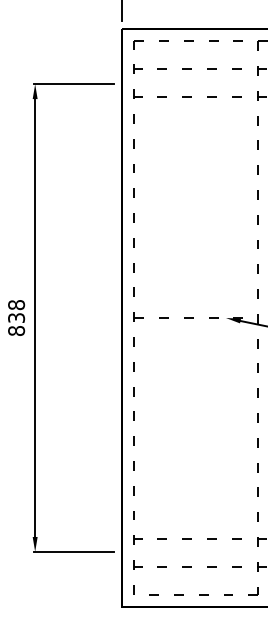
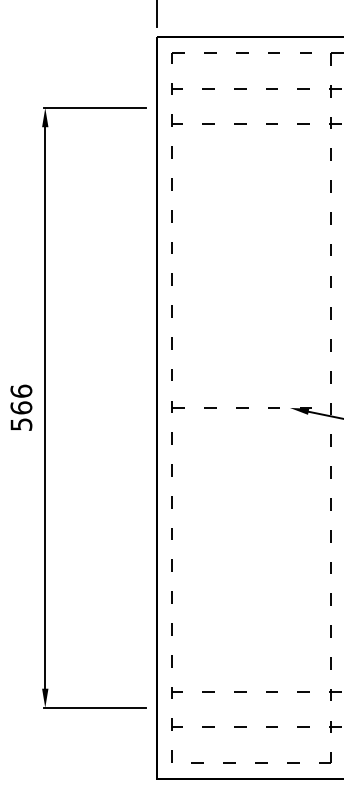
text: (16, 317) -> (21, 407), 838 -> 566

